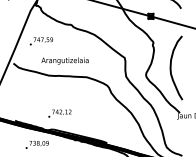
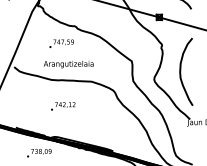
text: (41, 41) -> (61, 43), moved
text: (59, 113) -> (62, 106), moved

